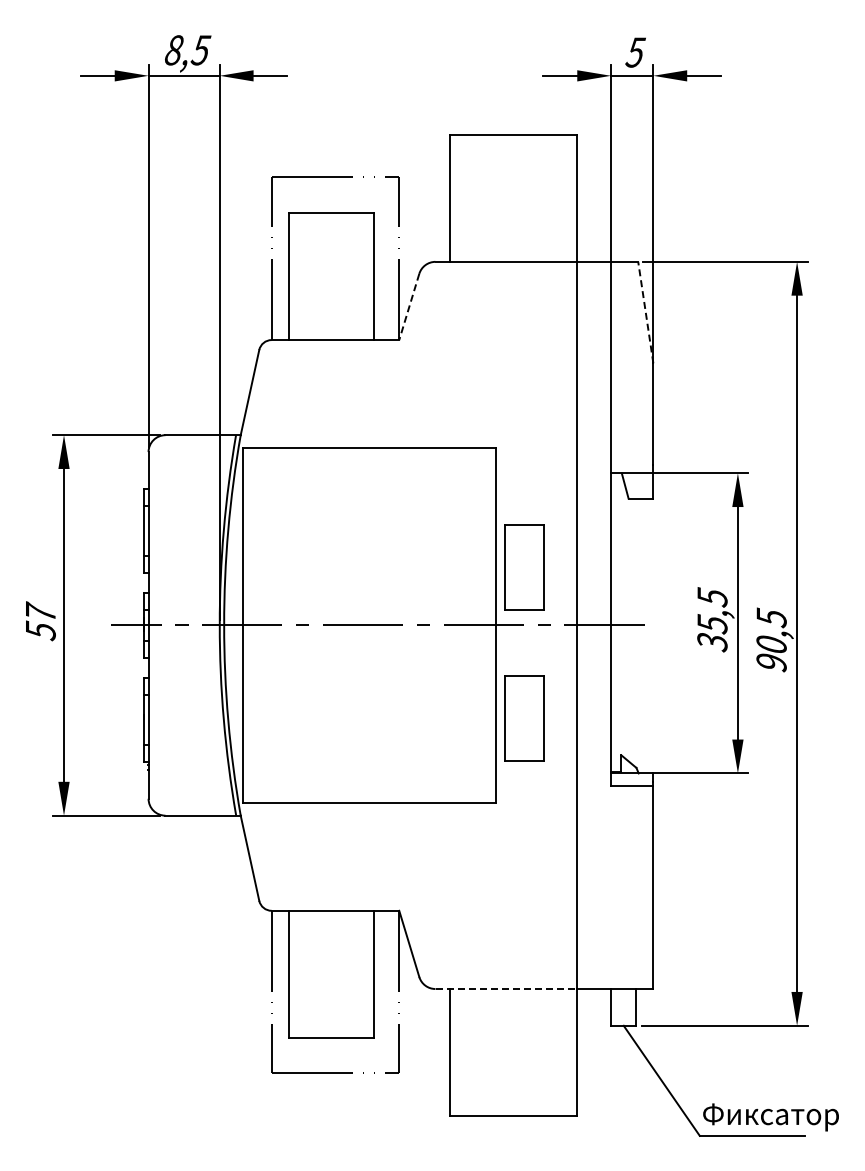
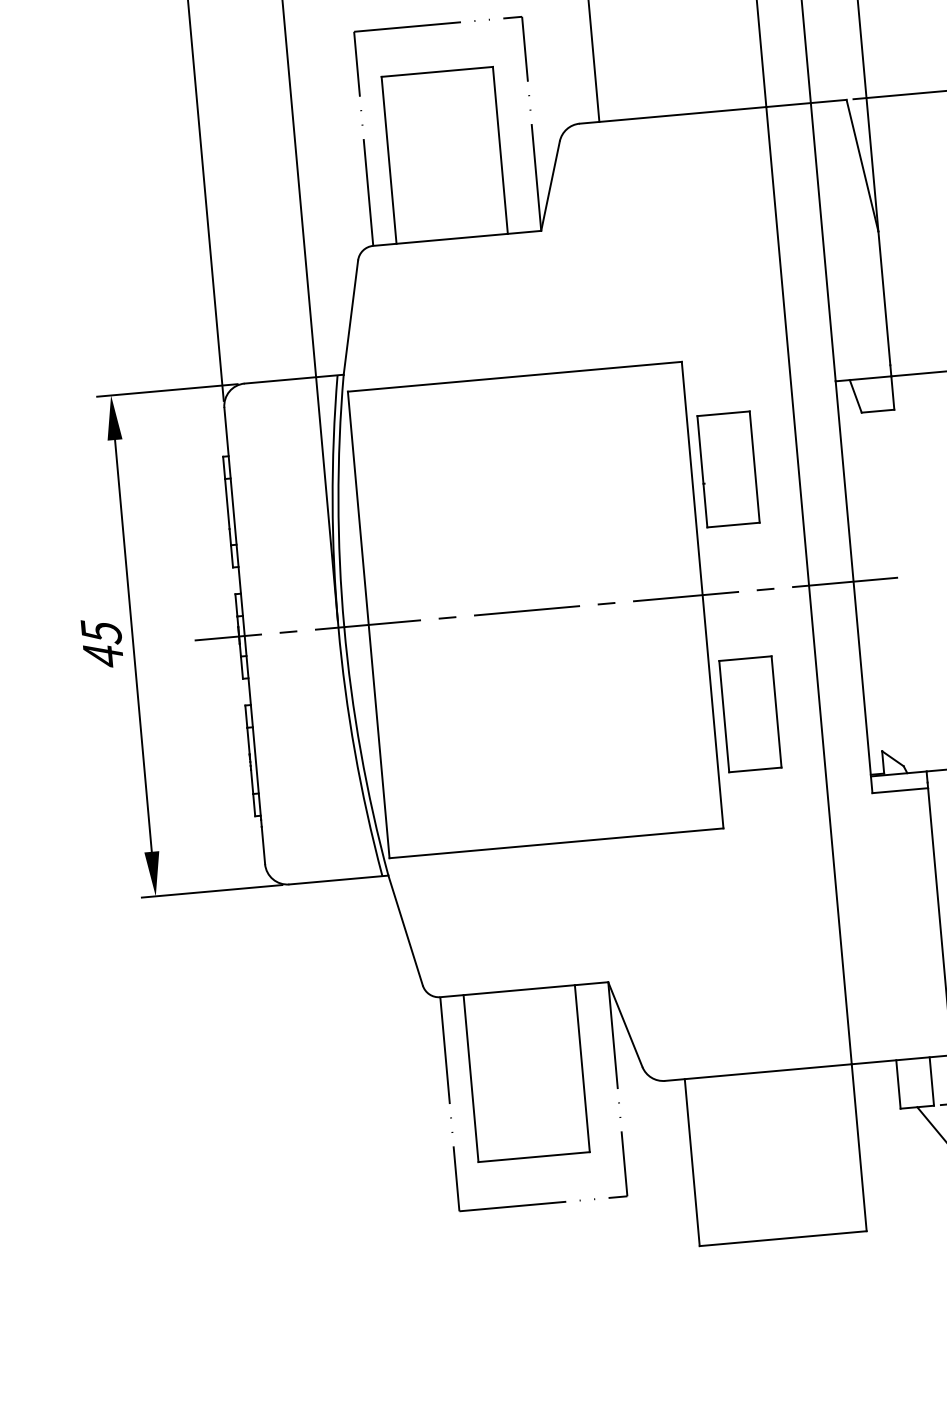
line: (409, 306) -> (550, 185), dashed -> solid
line: (645, 312) -> (862, 165), dashed -> solid
part: (524, 567) -> (728, 469), moved
text: (40, 621) -> (102, 643), 57 -> 45
line: (506, 989) -> (758, 1073), dashed -> solid

